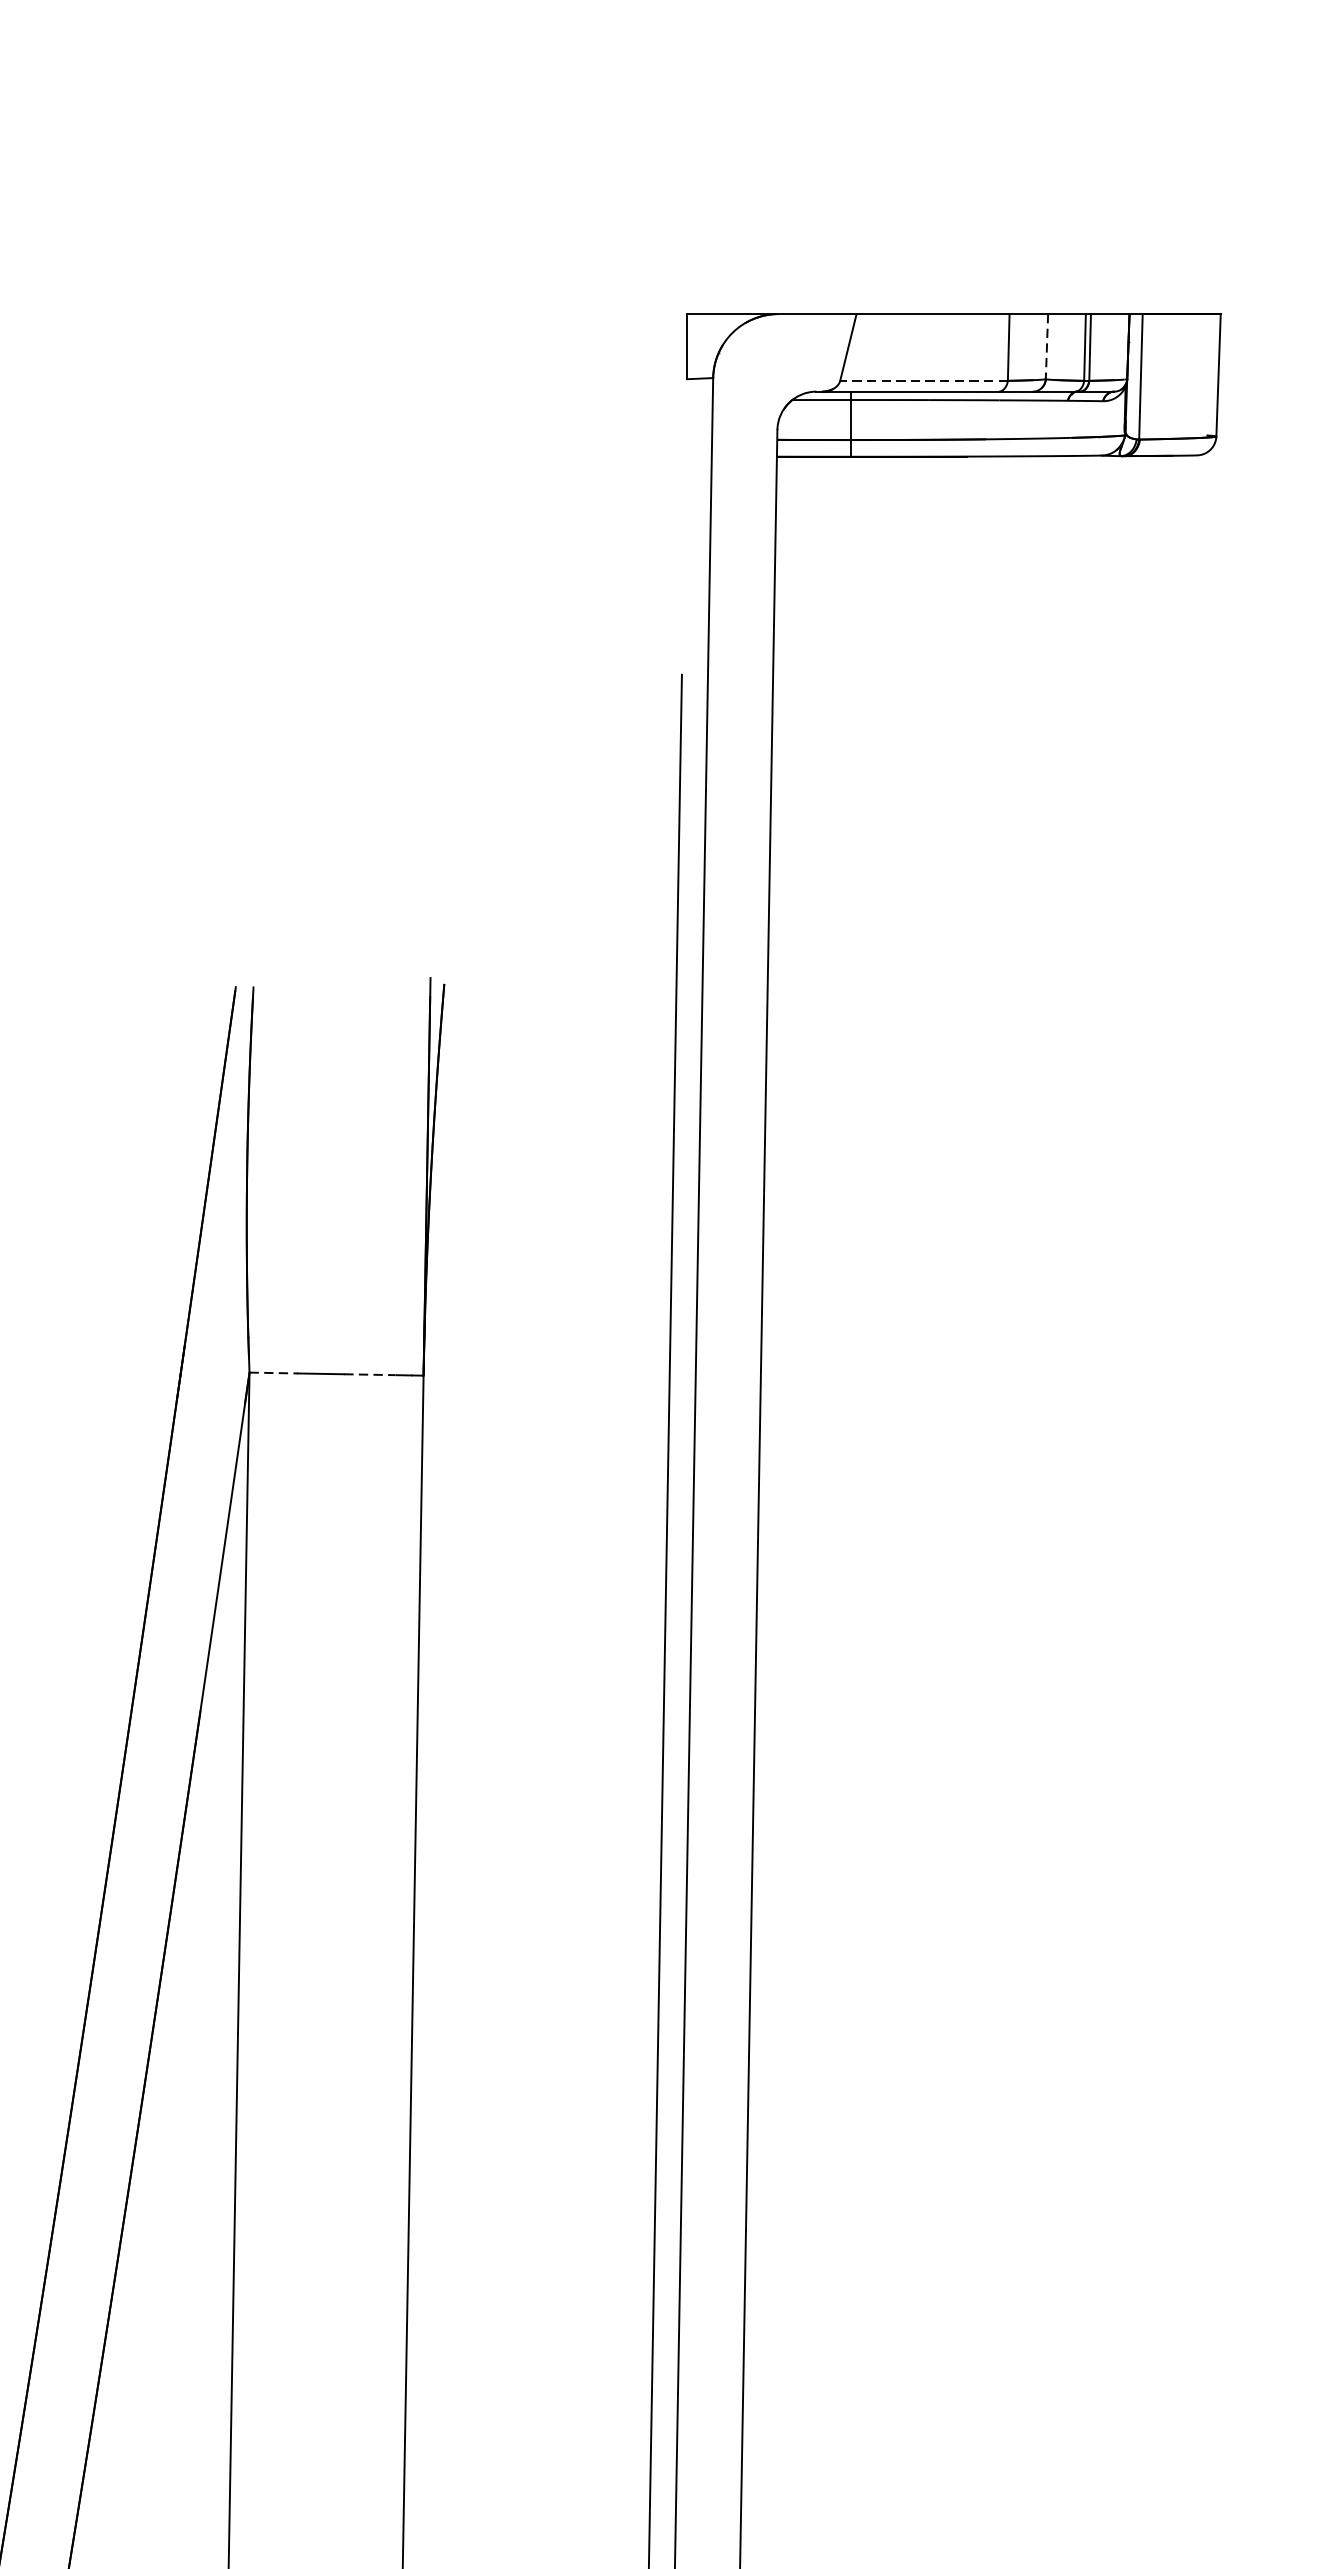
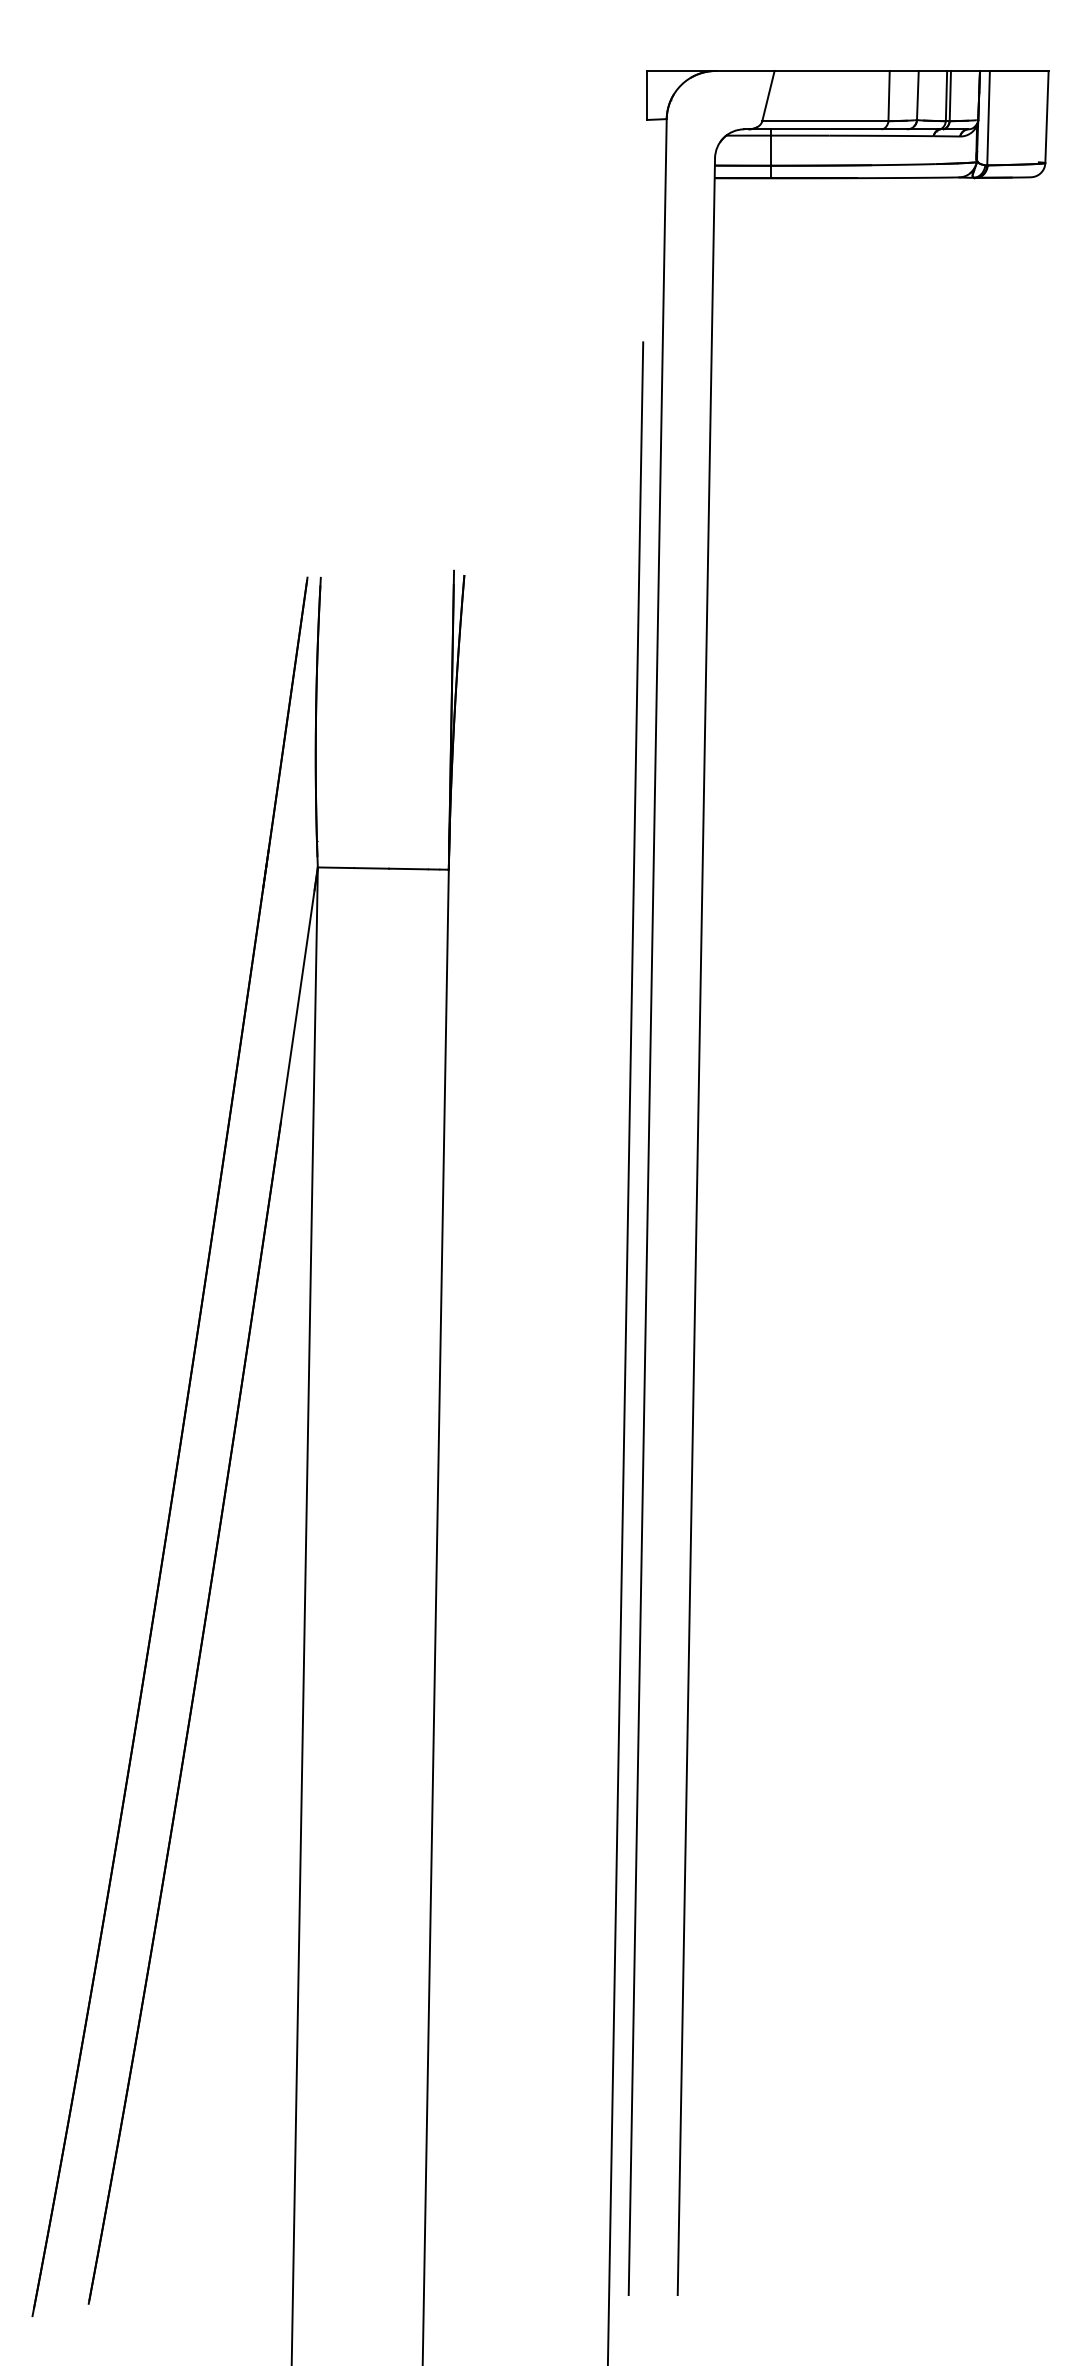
line: (1046, 346) -> (917, 95), dashed -> solid
line: (922, 381) -> (824, 121), dashed -> solid
line: (274, 1372) -> (336, 867), dashed -> solid
line: (370, 1375) -> (408, 869), dashed -> solid

